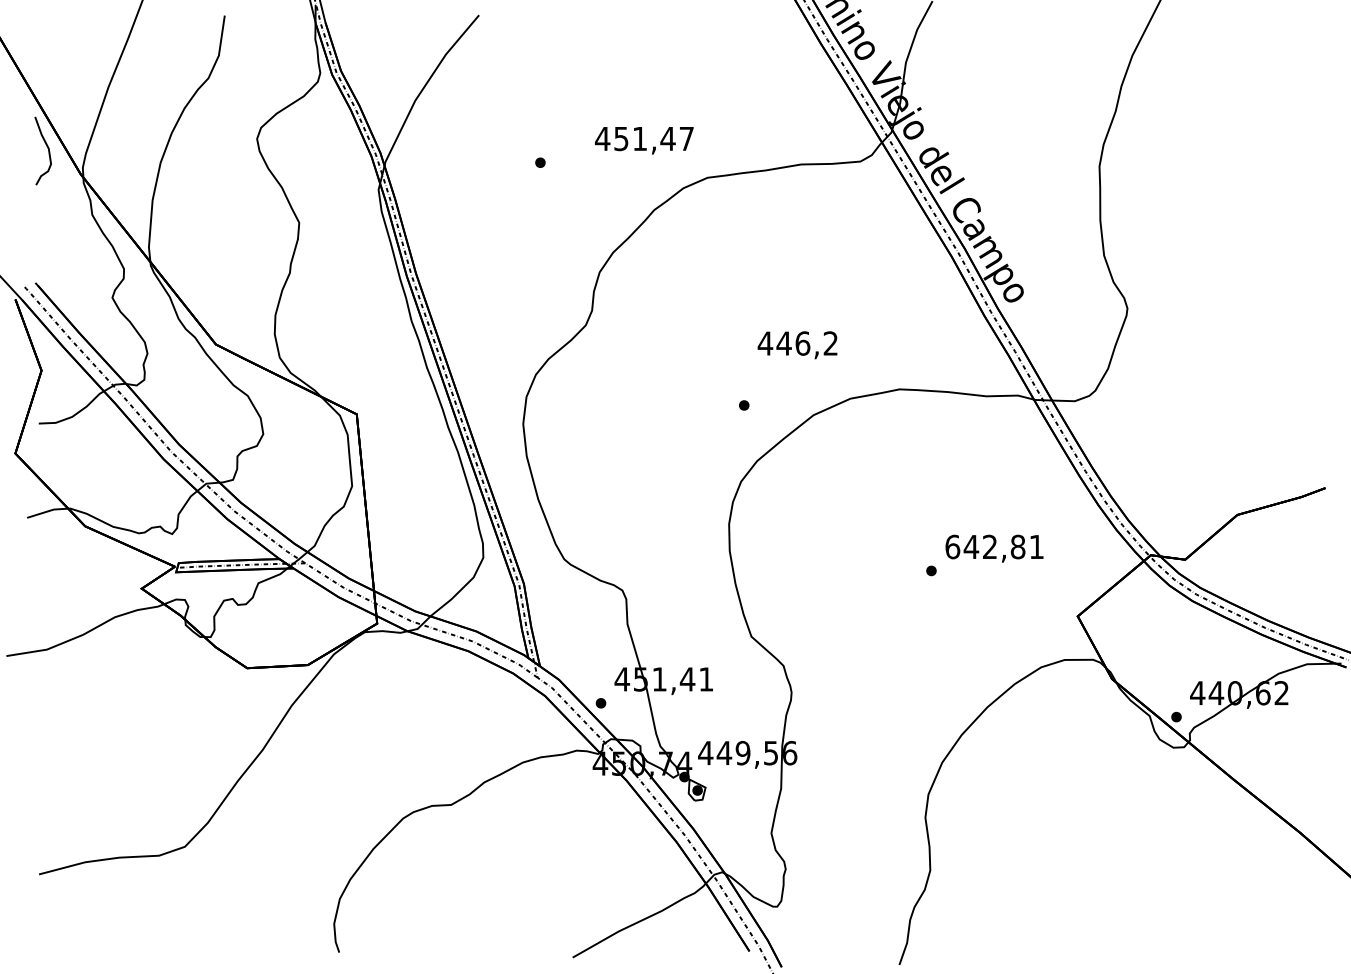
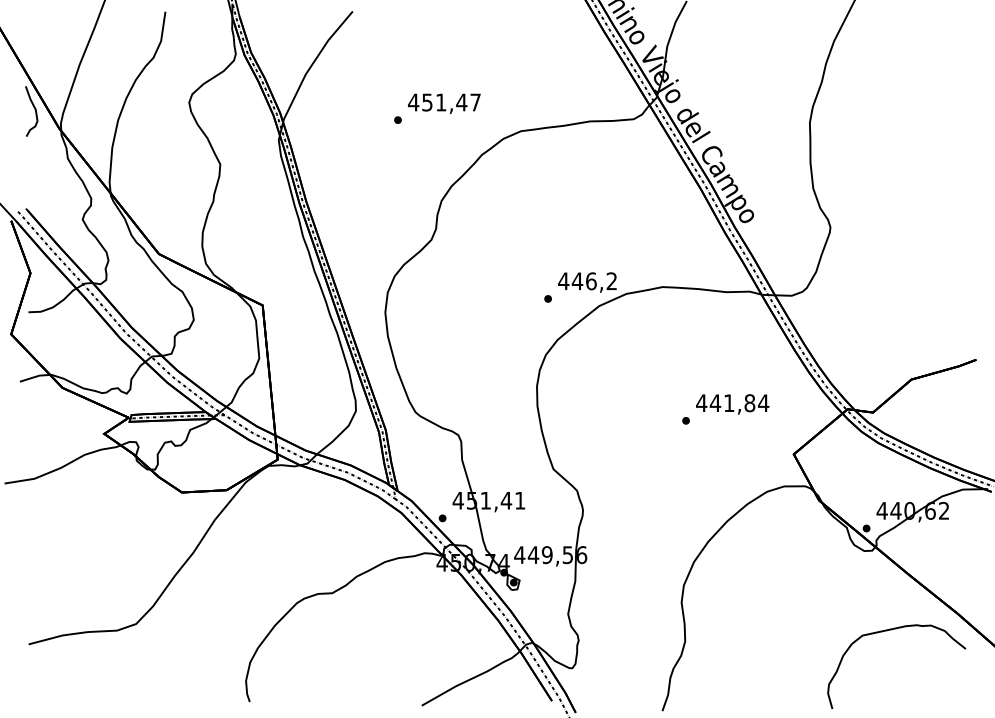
text: (644, 140) -> (444, 103), moved
text: (797, 345) -> (587, 282), moved
text: (994, 546) -> (732, 402), 642,81 -> 441,84
curve: (1204, 856) -> (887, 631), added

